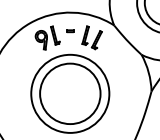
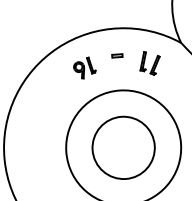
part: (47, 37) -> (84, 67), size x0.6
part: (91, 37) -> (149, 62), size x0.7
circle: (70, 93) -> (123, 147), size x0.7

